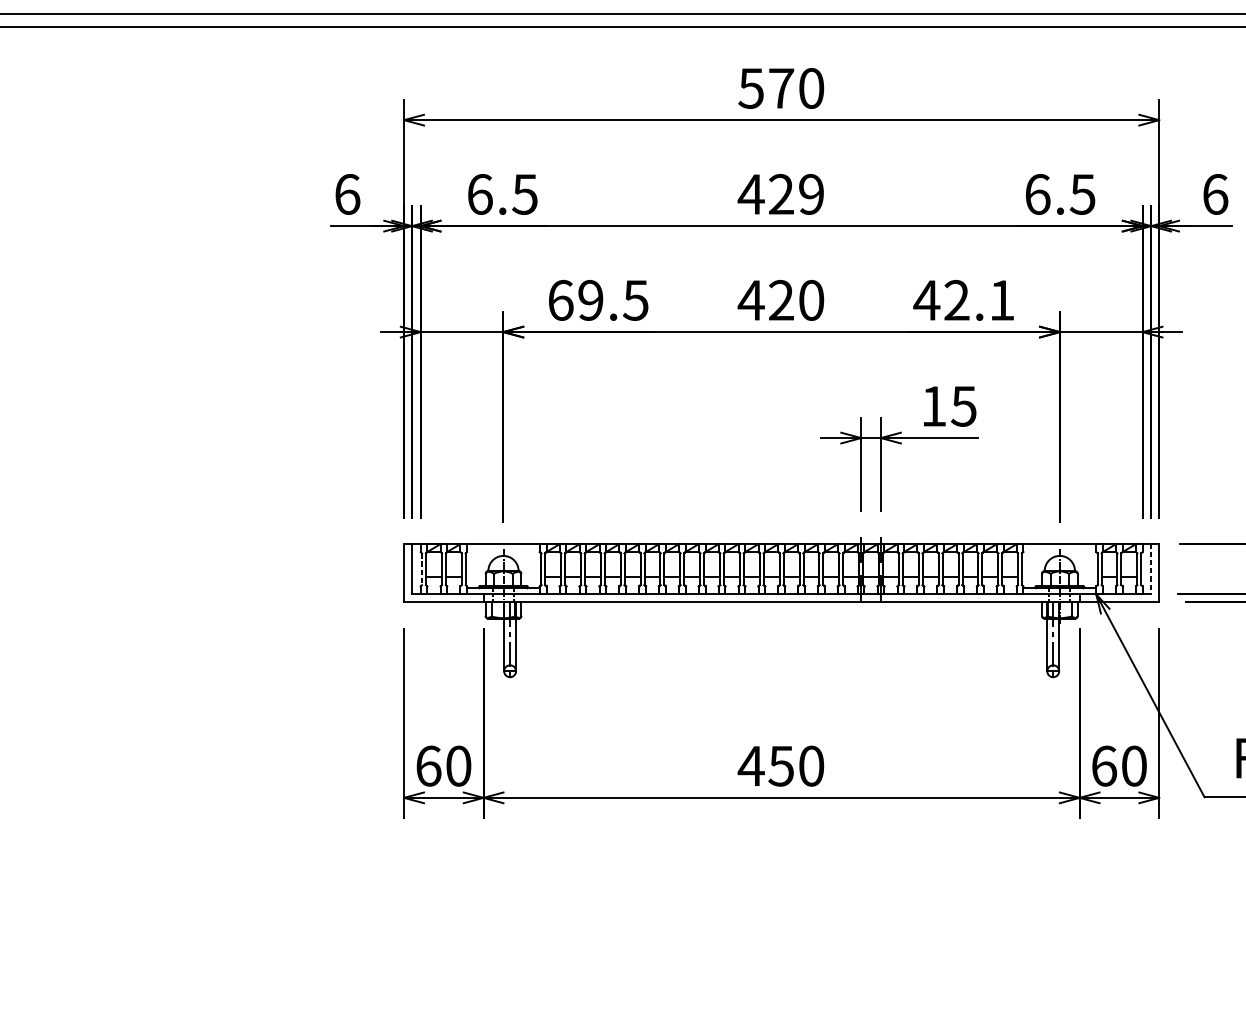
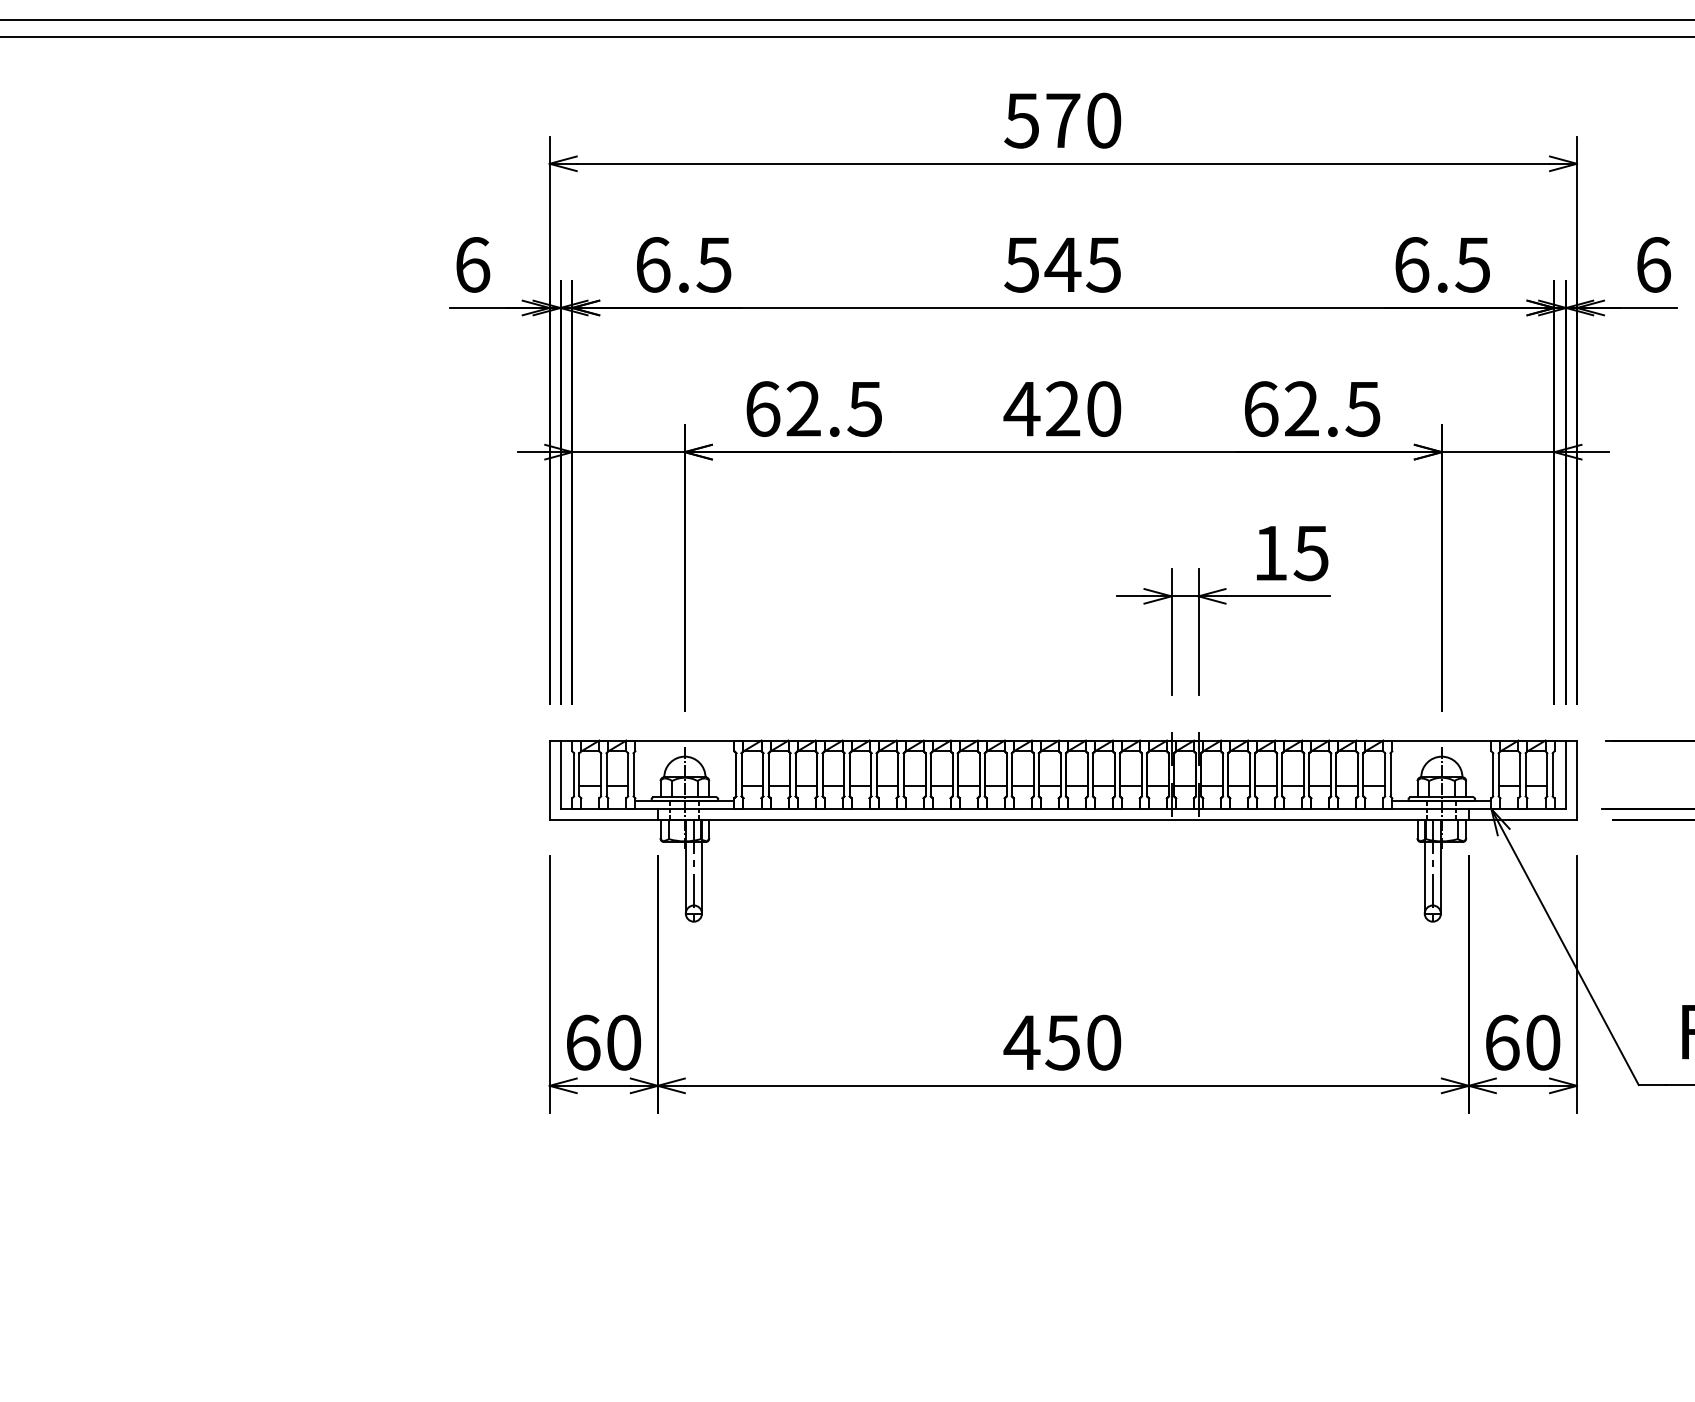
text: (780, 194) -> (1061, 264), 429 -> 545
text: (590, 300) -> (803, 408), 69.5 -> 62.5
text: (964, 300) -> (1311, 409), 42.1 -> 62.5
line: (422, 569) -> (574, 774), dashed -> solid
line: (1151, 569) -> (1566, 775), dashed -> solid

